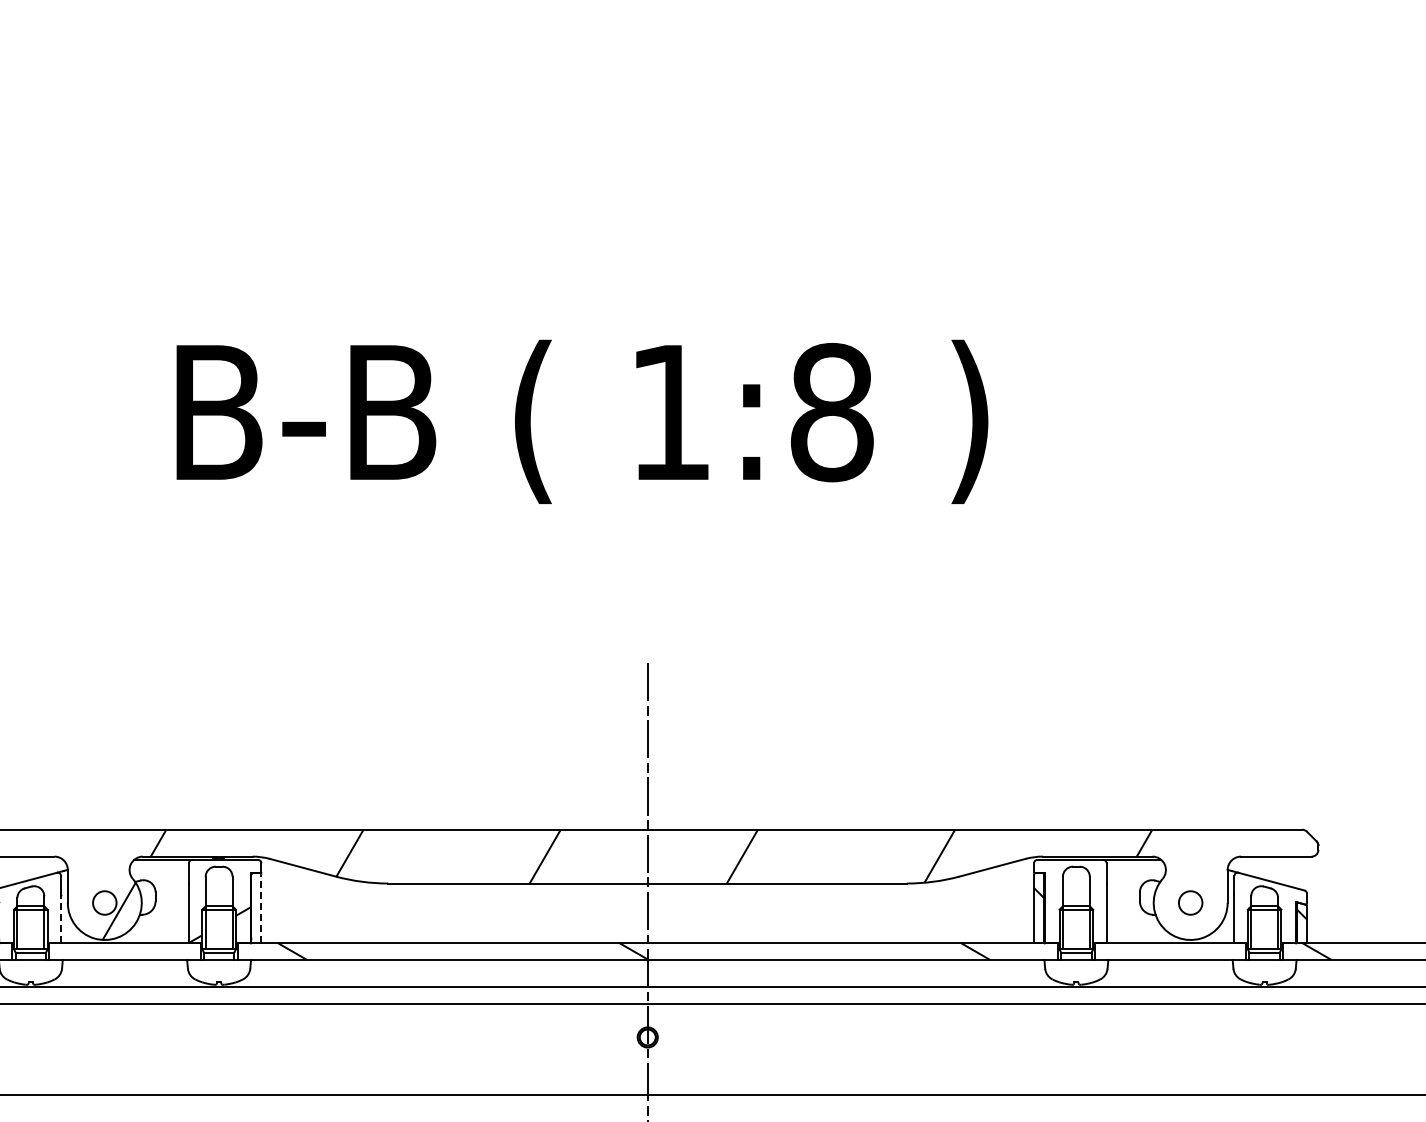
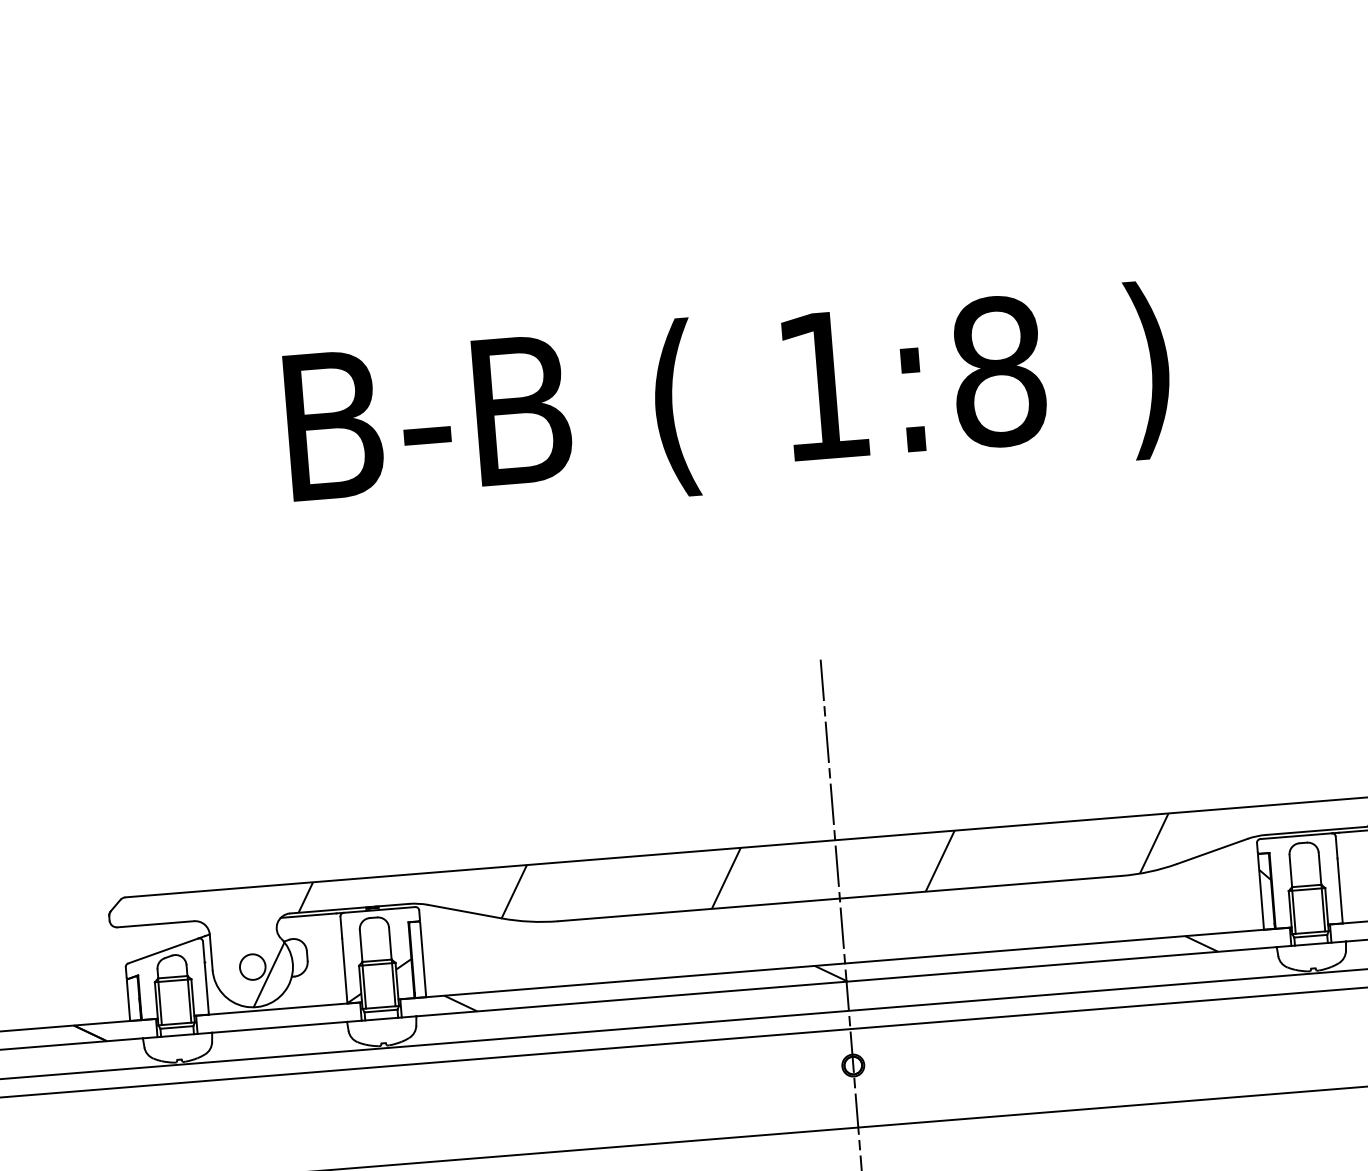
line: (261, 908) -> (423, 959), dashed -> solid
line: (61, 918) -> (207, 987), dashed -> solid

